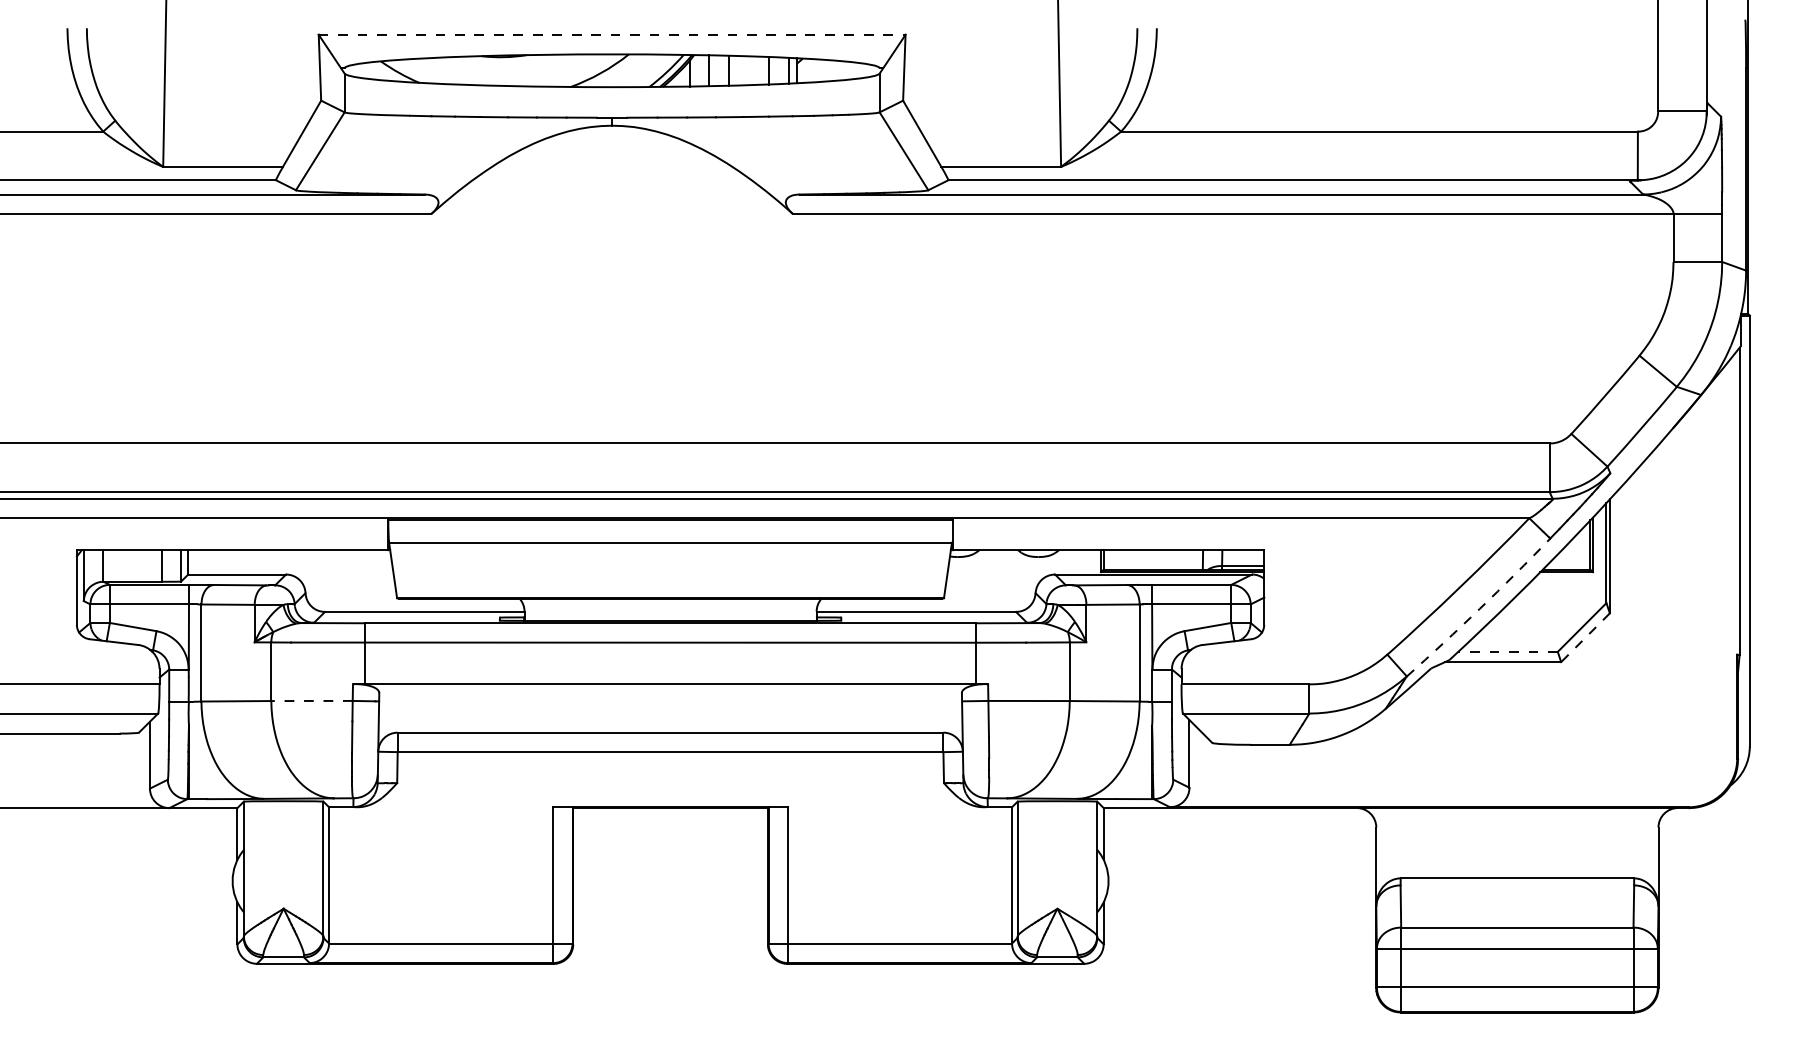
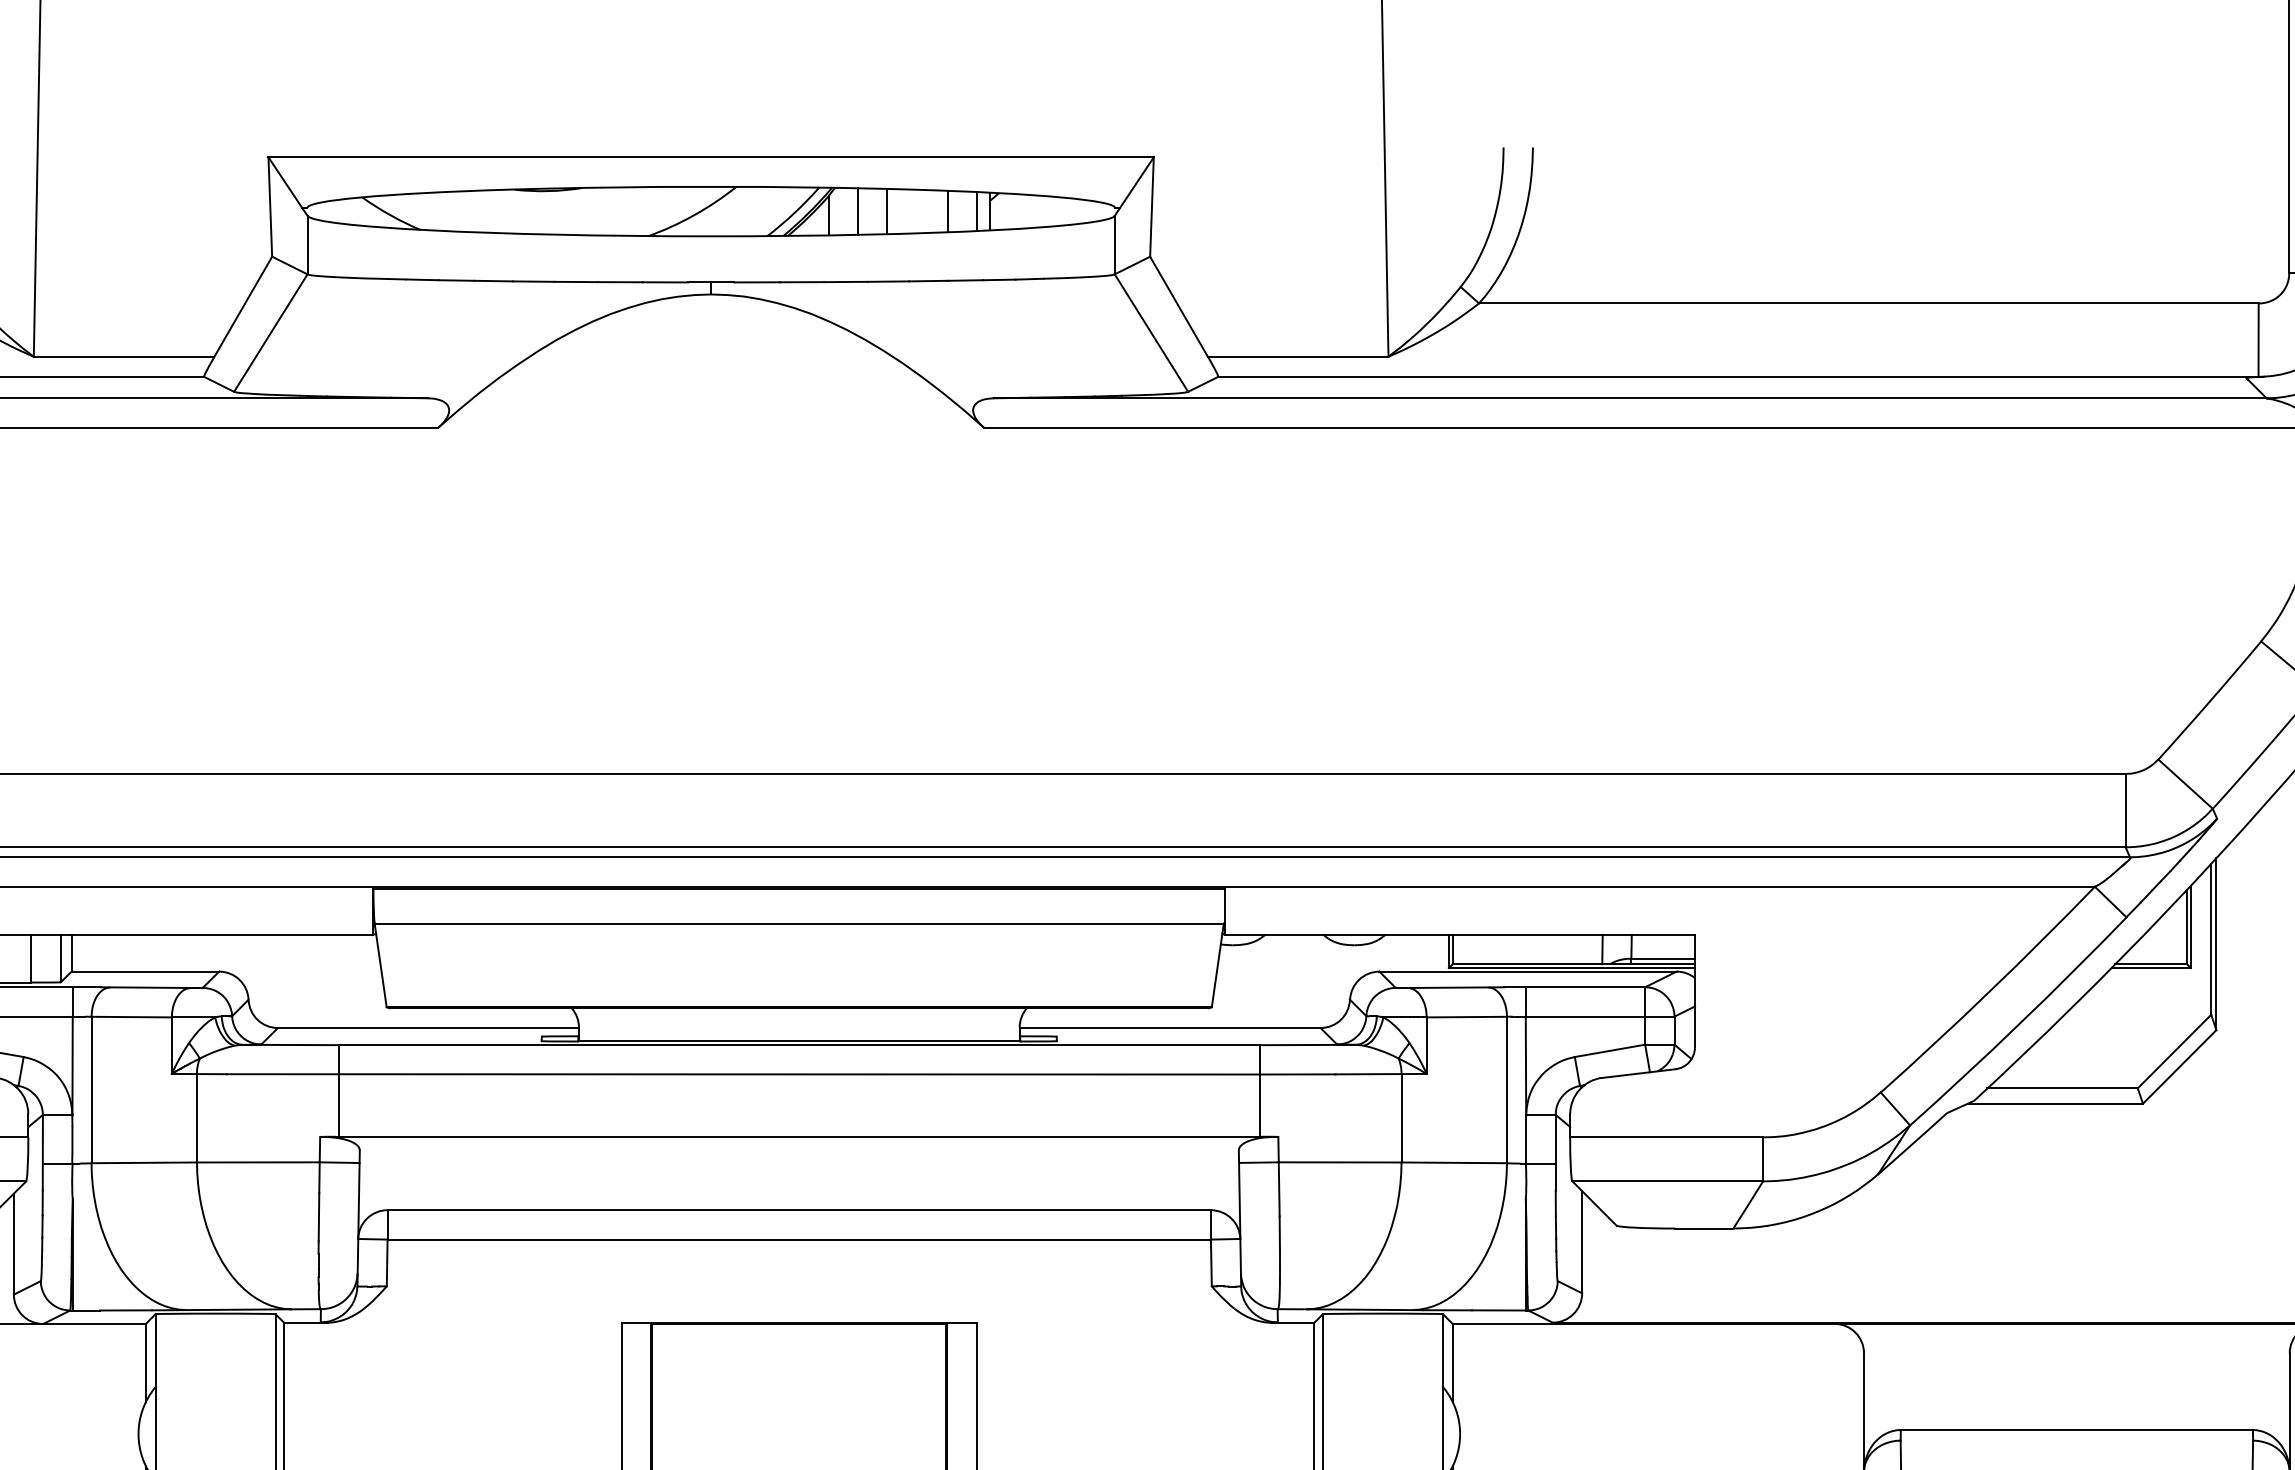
line: (612, 34) -> (711, 156), dashed -> solid
arc: (1479, 608) -> (2019, 1022), dashed -> solid
line: (1585, 638) -> (2179, 1068), dashed -> solid
line: (1507, 651) -> (2061, 1087), dashed -> solid
line: (312, 700) -> (259, 1161), dashed -> solid

